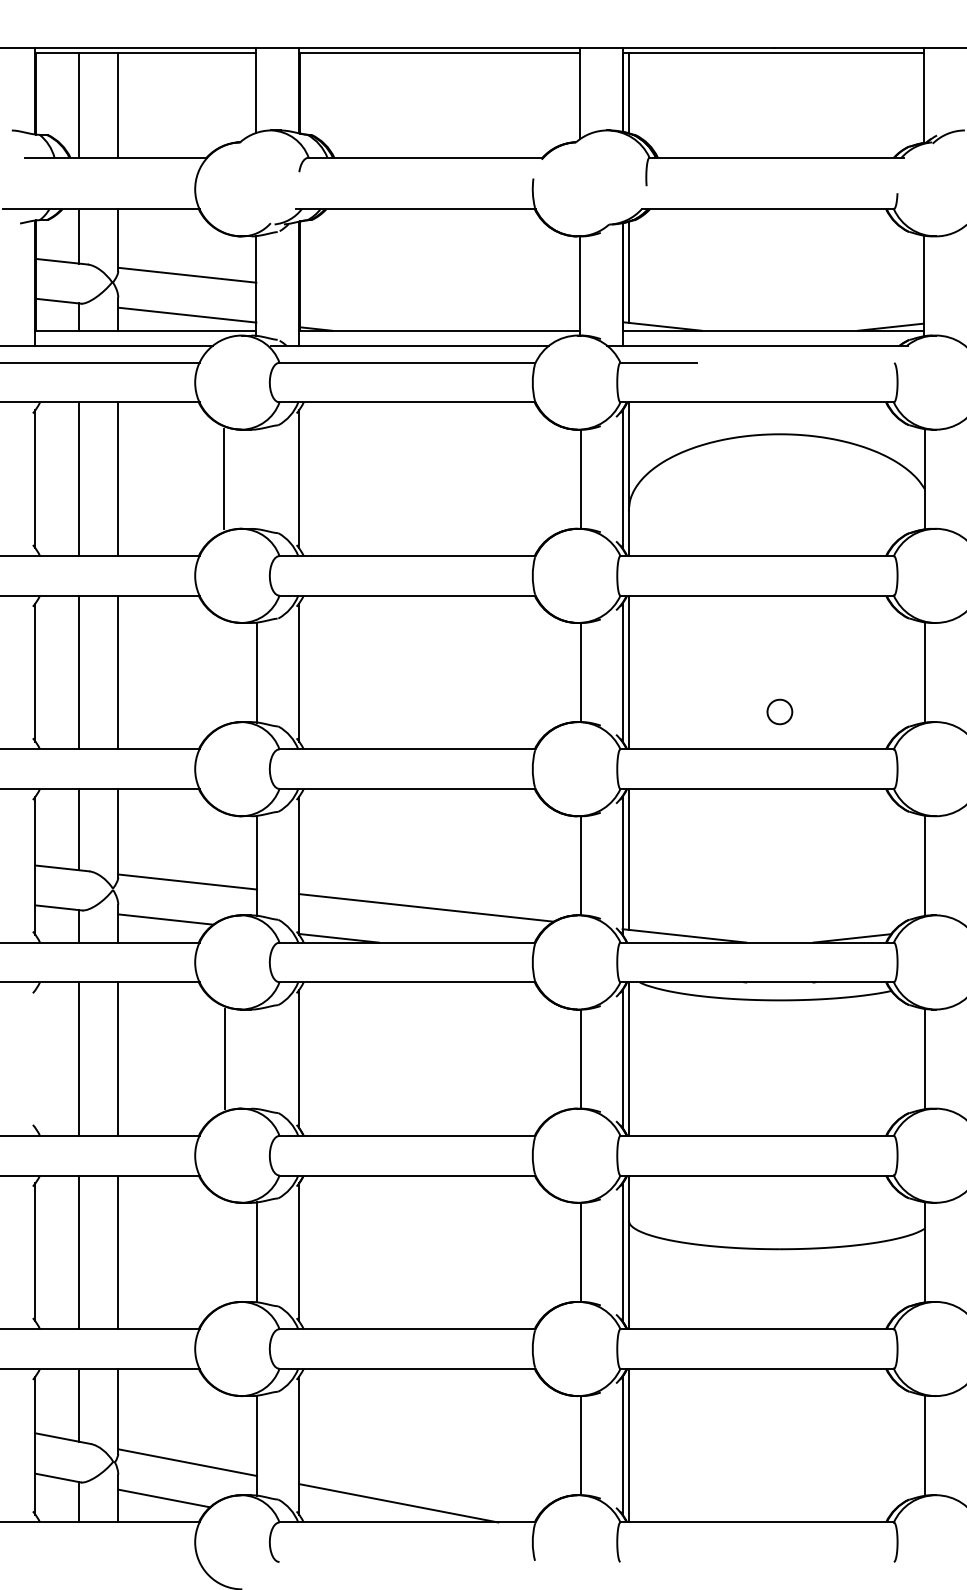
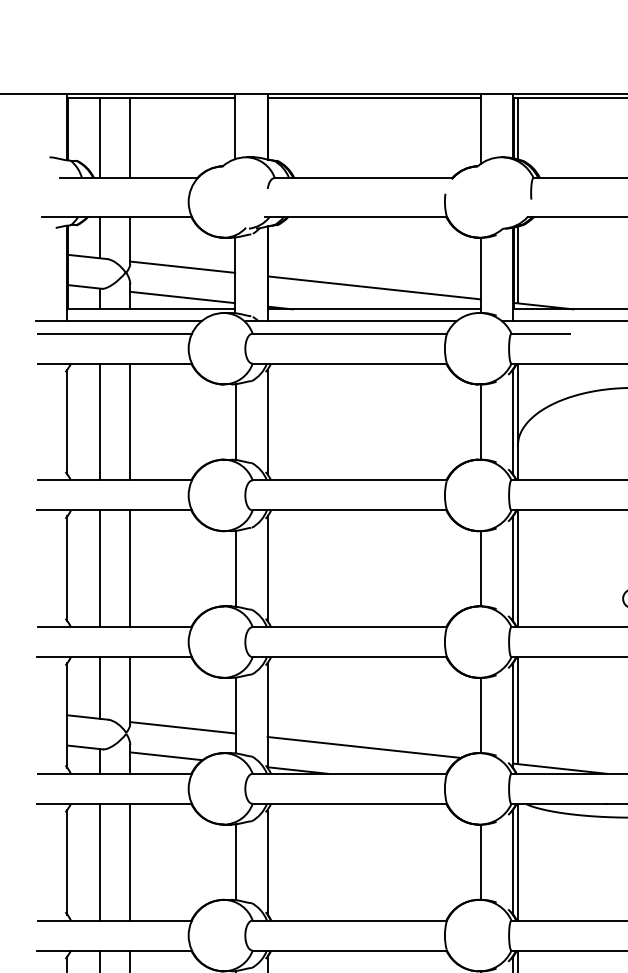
line: (439, 302) -> (374, 287), added
line: (224, 479) -> (235, 422), moved
line: (35, 1059) -> (67, 862), added
line: (225, 1059) -> (235, 862), moved

